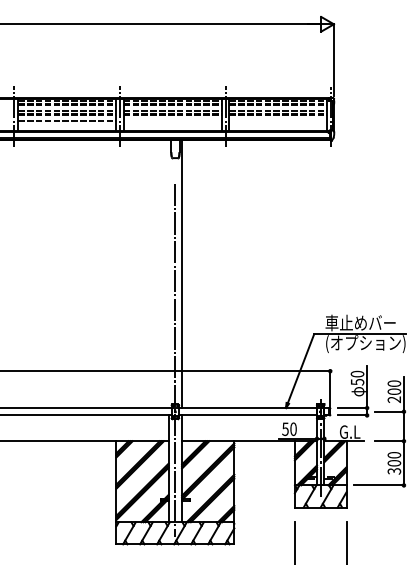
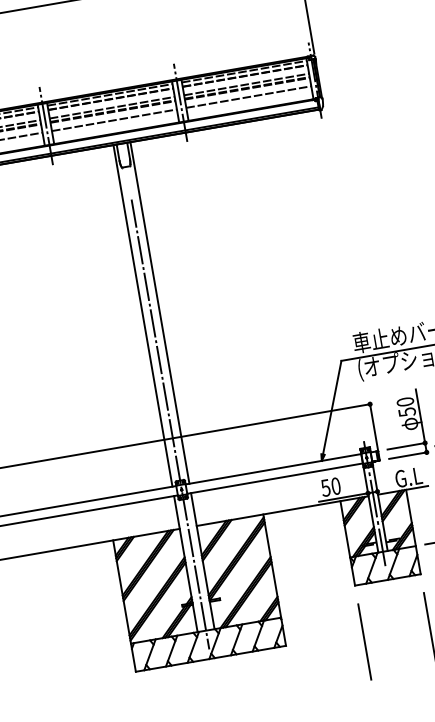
line: (172, 121) -> (114, 120), added
line: (278, 121) -> (249, 97), added
line: (168, 273) -> (142, 315), added

